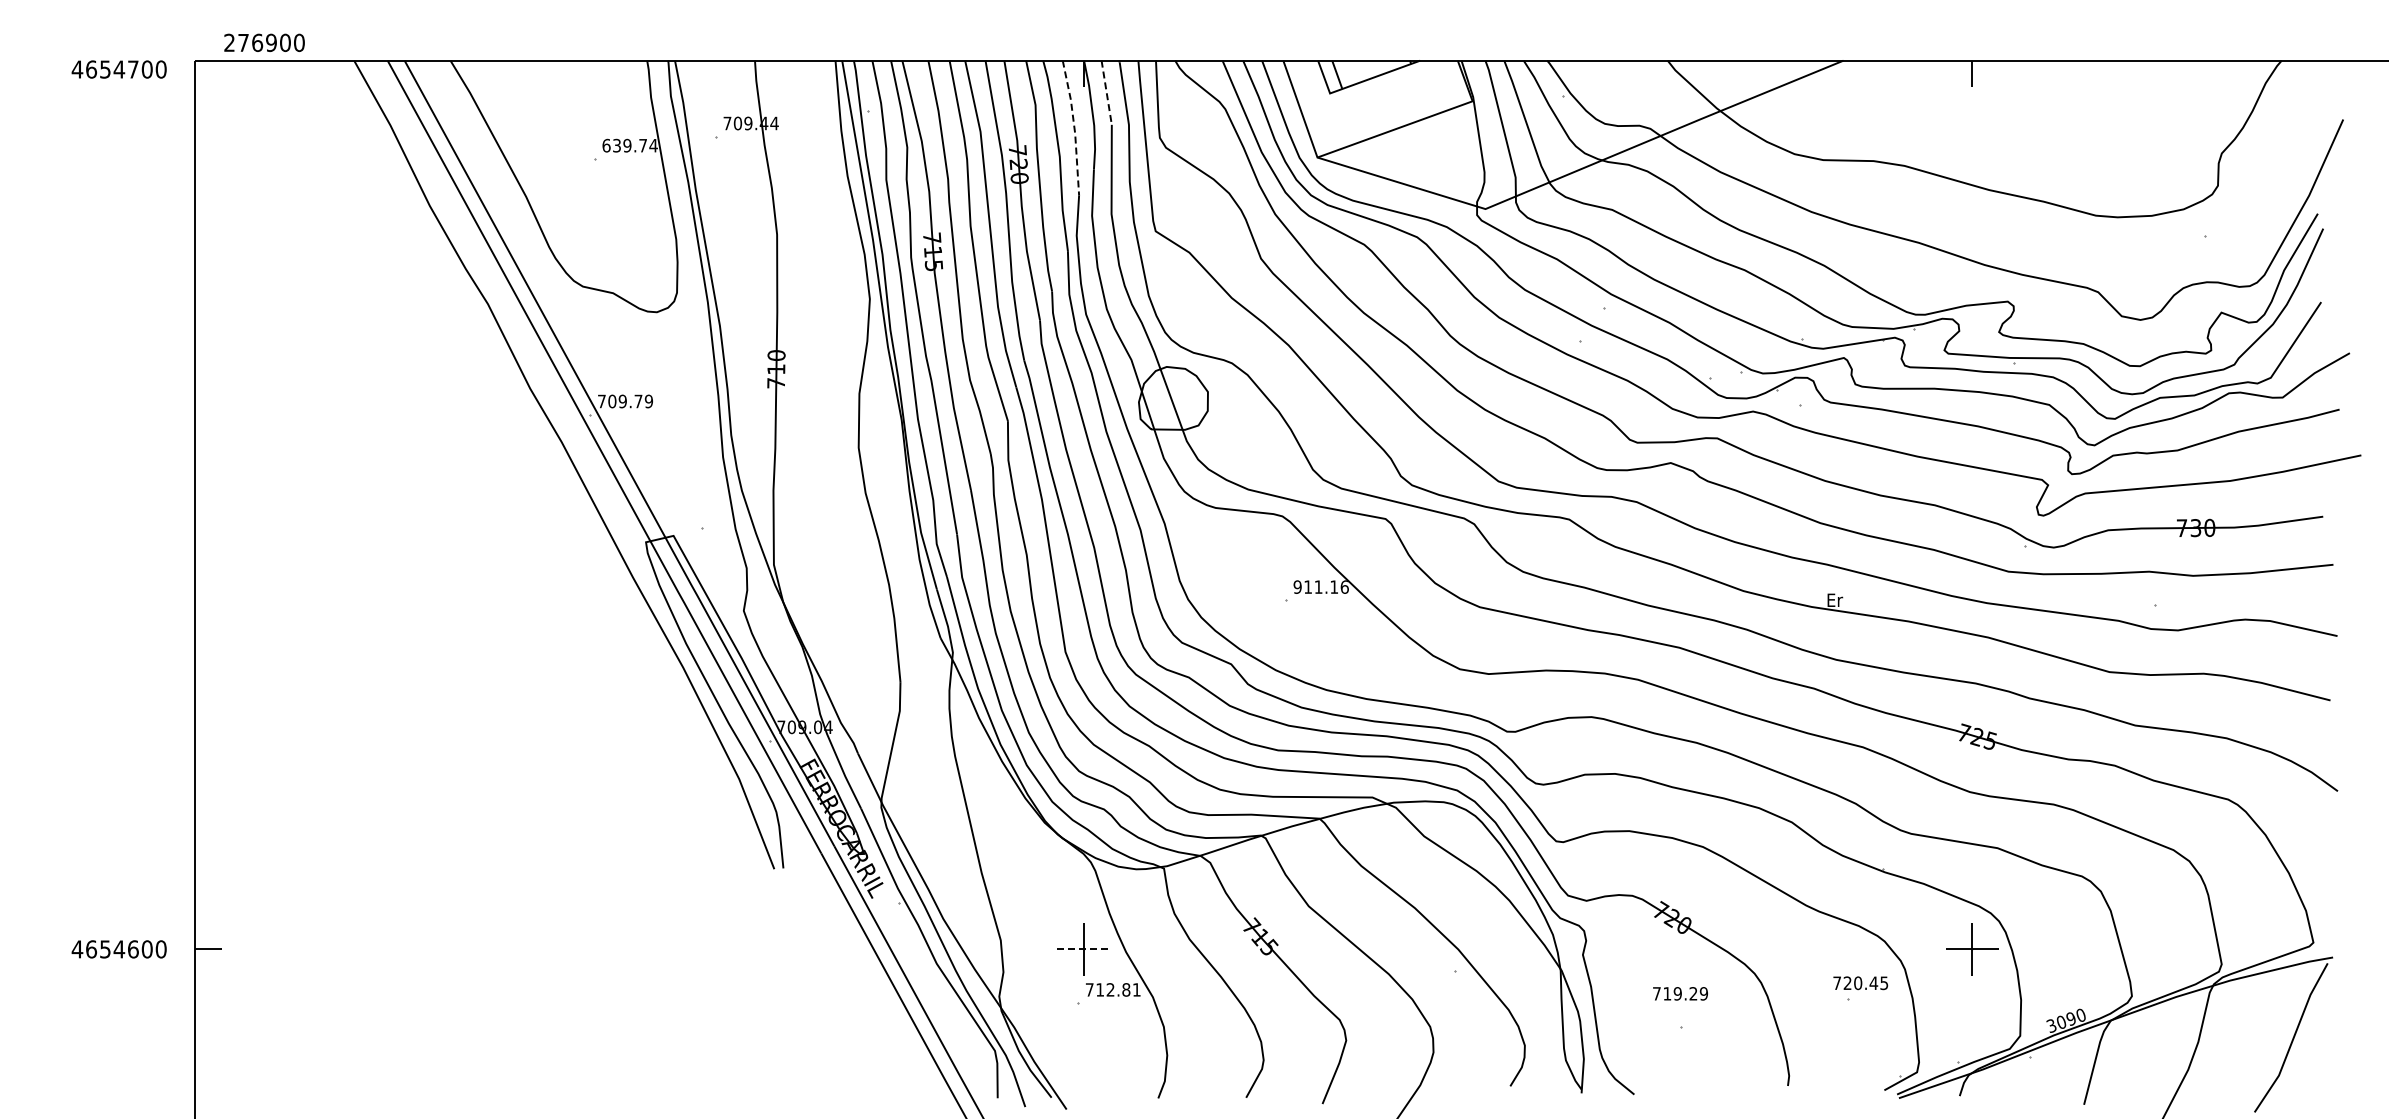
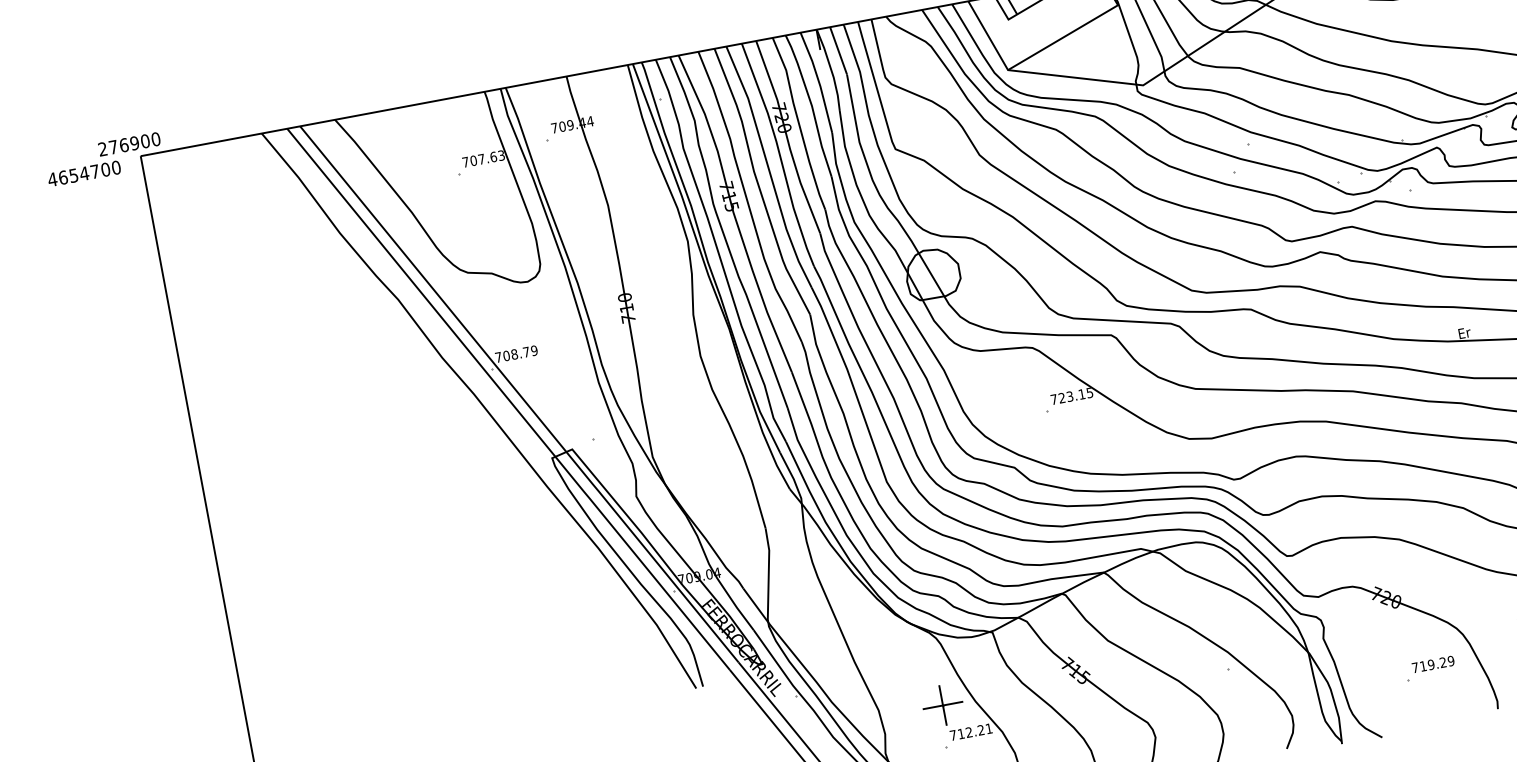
text: (264, 42) -> (129, 144), moved
line: (1106, 93) -> (838, 51), dashed -> solid
line: (1074, 127) -> (819, 81), dashed -> solid
text: (629, 145) -> (483, 158), 639.74 -> 707.63
text: (622, 401) -> (514, 354), 709.79 -> 708.79
text: (1320, 586) -> (1071, 395), 911.16 -> 723.15
line: (1083, 949) -> (942, 705), dashed -> solid
text: (1126, 989) -> (981, 729), 712.81 -> 712.21
text: (1680, 993) -> (1433, 664), moved

